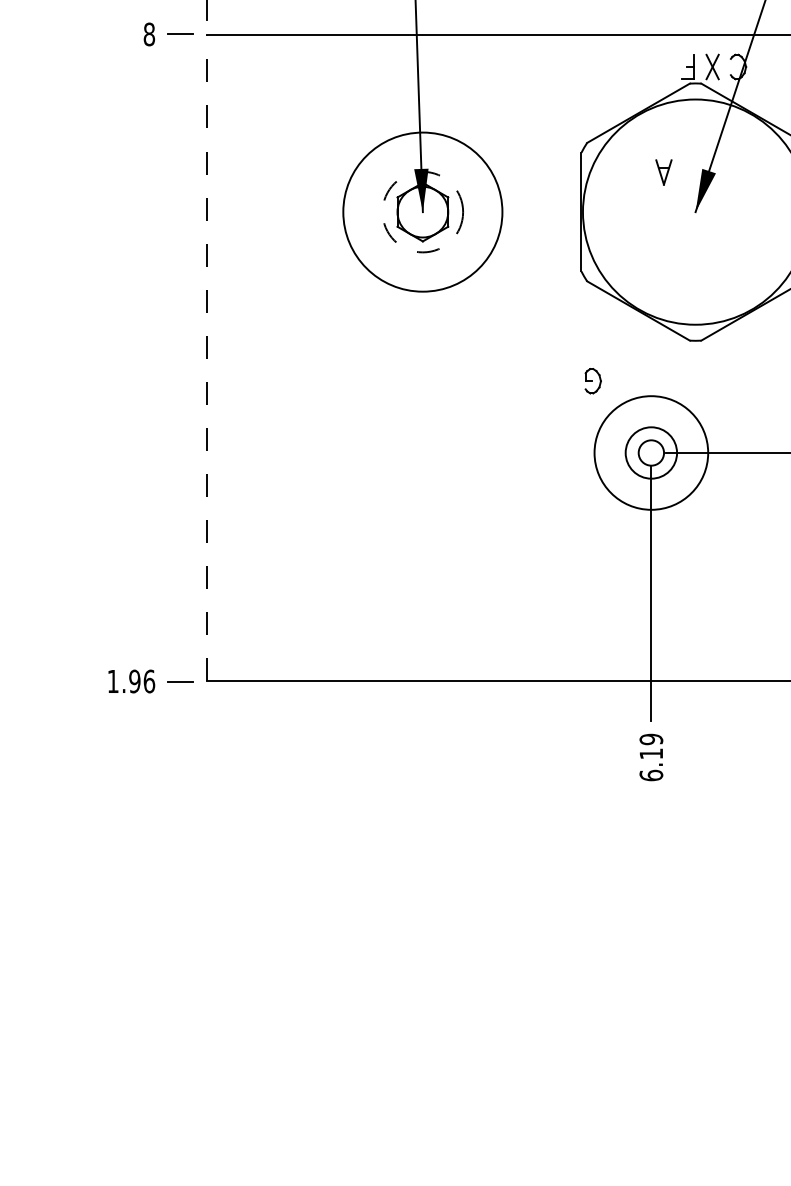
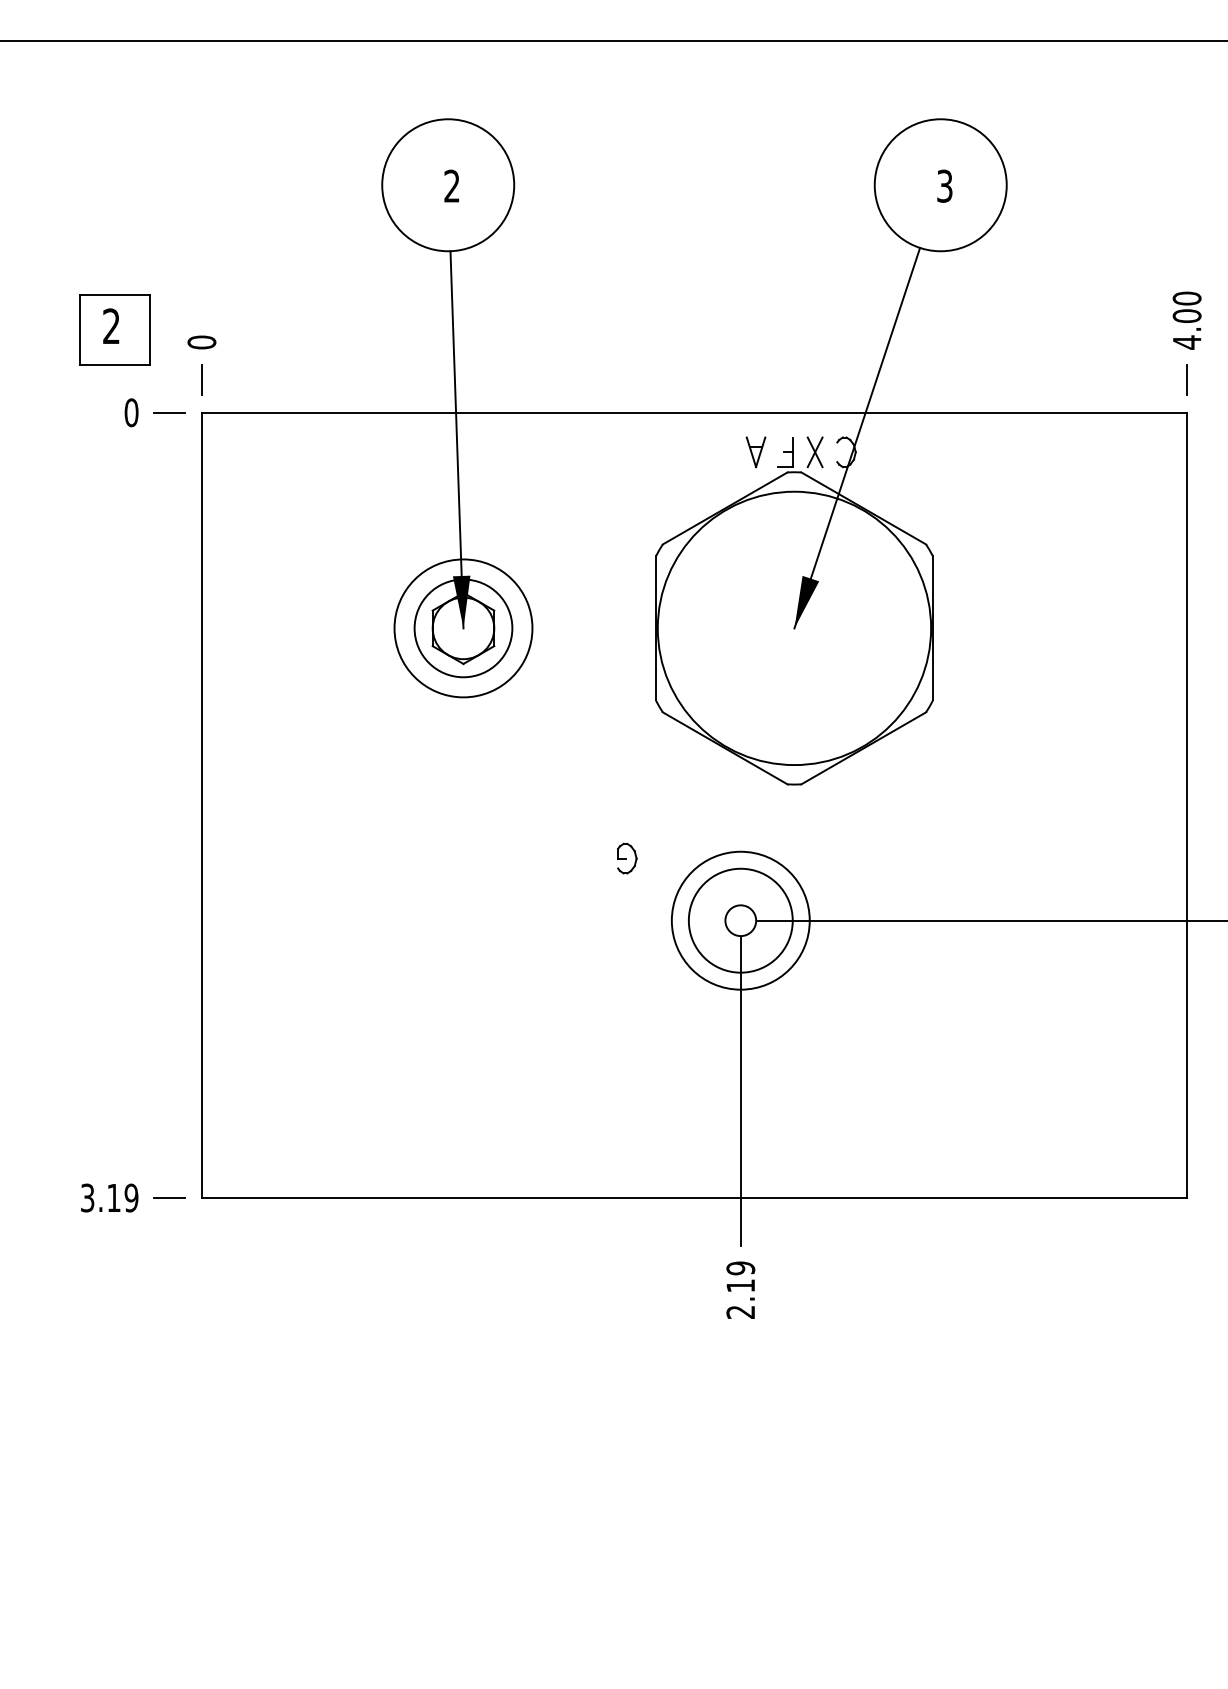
text: (149, 34) -> (131, 412), 8 -> 0
part: (663, 172) -> (755, 452), moved
circle: (422, 212) -> (463, 628), dashed -> solid
circle: (422, 212) -> (463, 628), size x0.71
line: (206, 358) -> (201, 805), dashed -> solid
part: (593, 381) -> (627, 858), moved
circle: (651, 452) -> (740, 920), size x1.67
text: (131, 681) -> (109, 1197), 1.96 -> 3.19
text: (651, 775) -> (740, 1311), 6.19 -> 2.19

